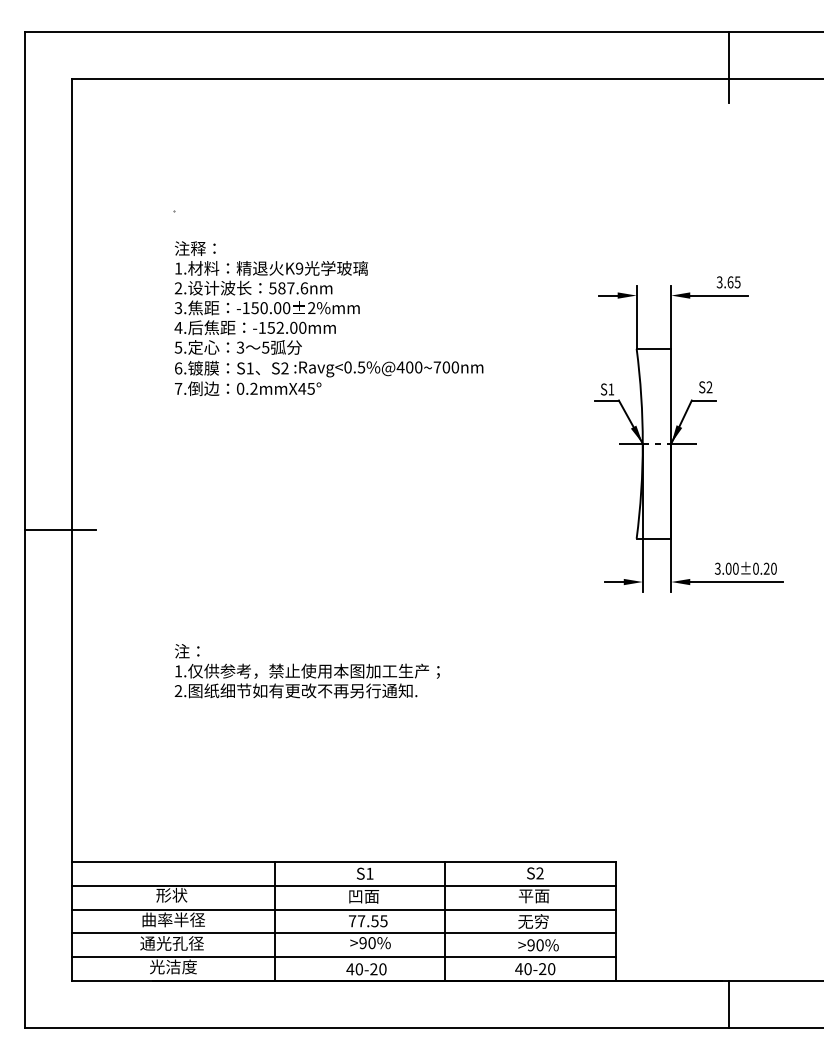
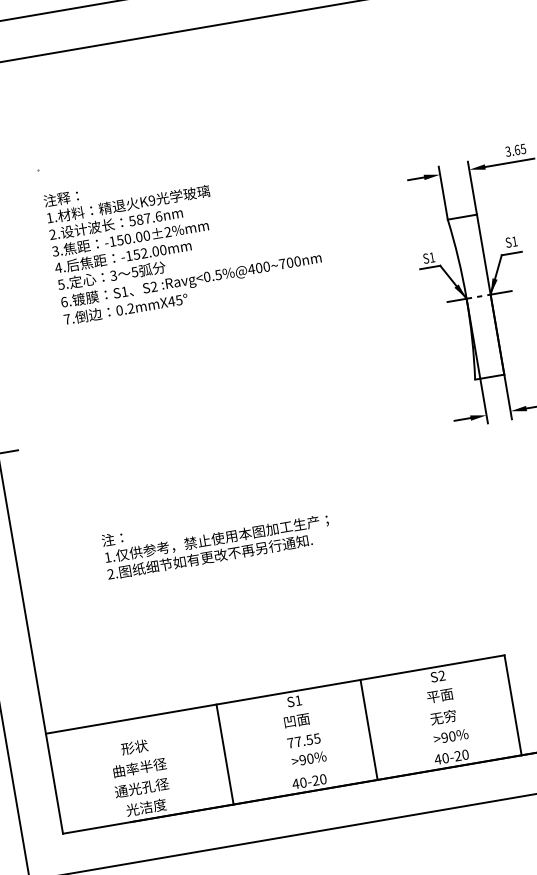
text: (709, 387) -> (514, 241), S2 -> S1
line: (344, 885) -> (278, 714), removed
line: (344, 909) -> (282, 734), removed
line: (344, 933) -> (285, 754), removed
line: (344, 957) -> (289, 774), removed

